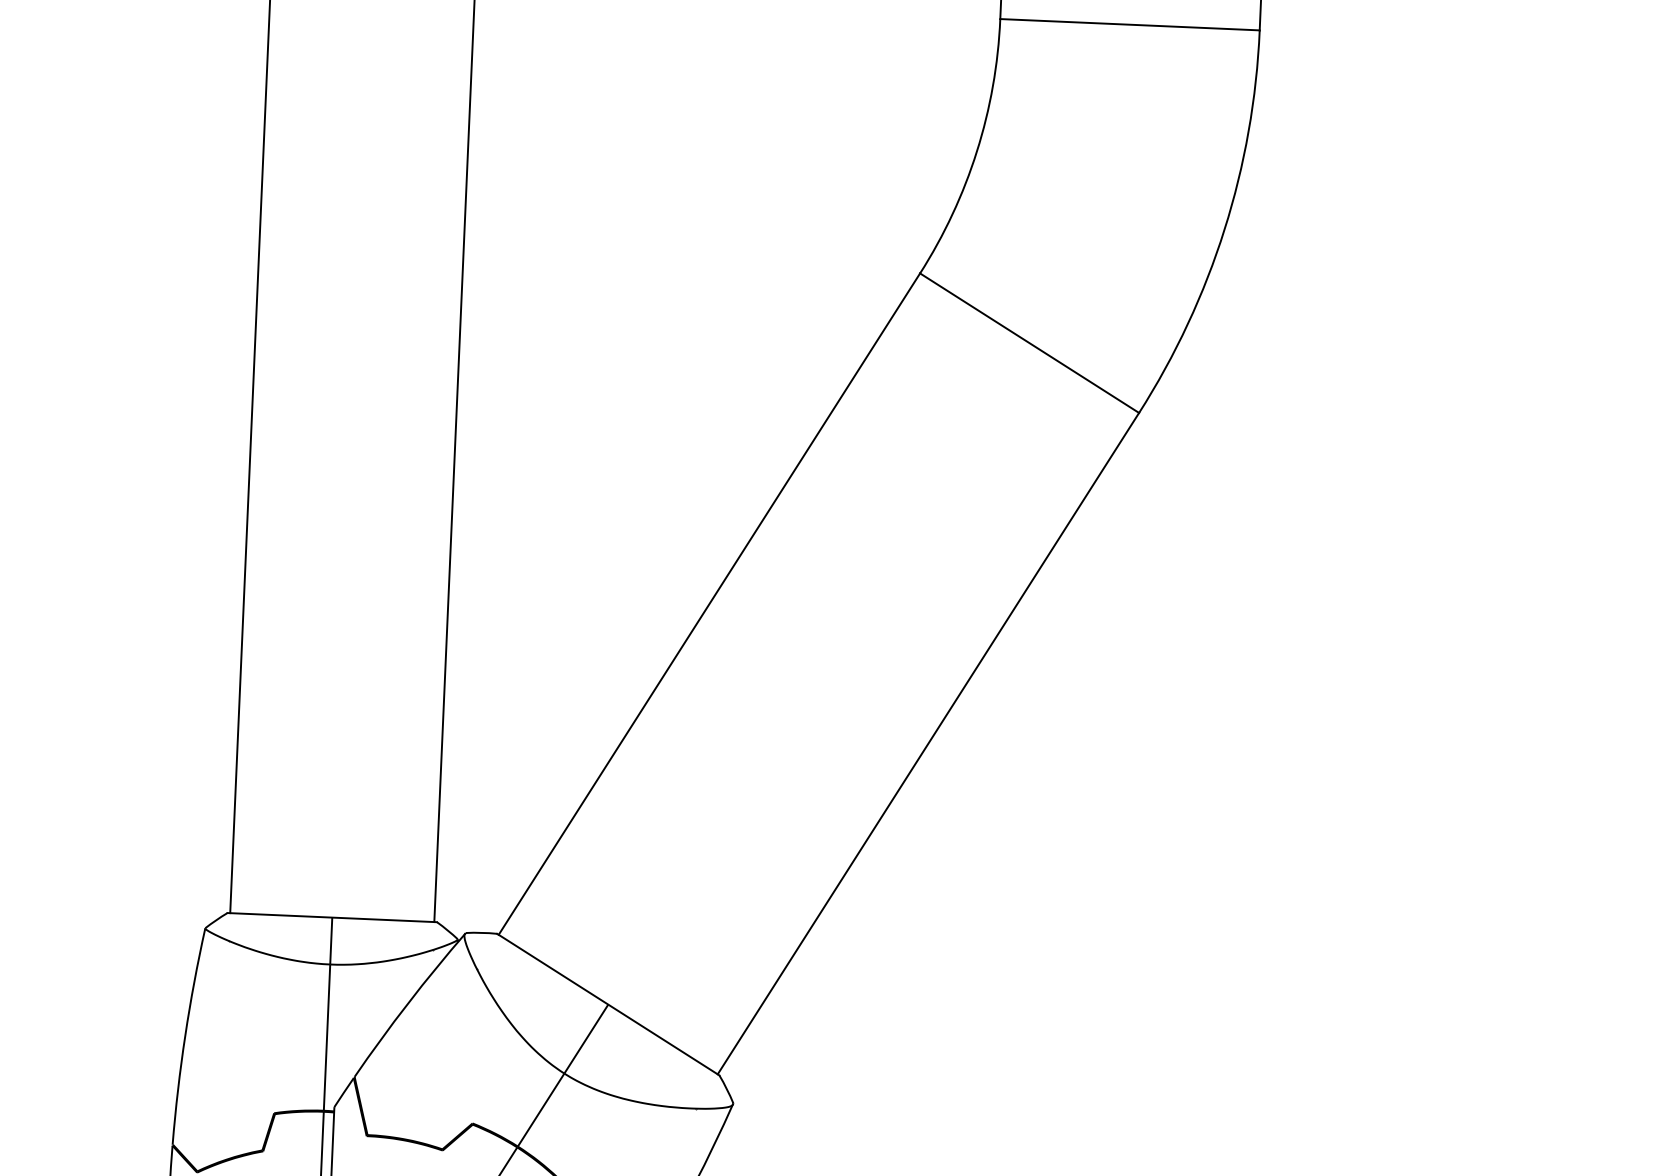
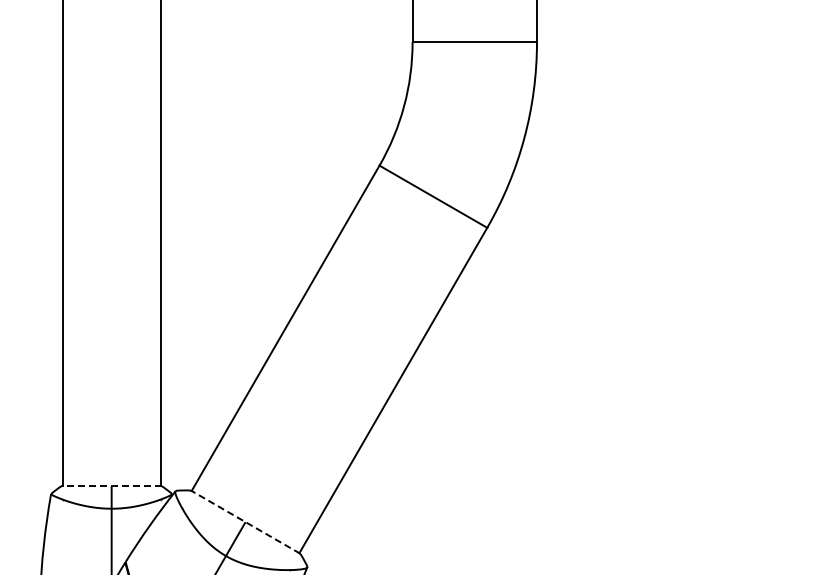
line: (331, 918) -> (111, 486), solid -> dashed
line: (608, 1003) -> (245, 521), solid -> dashed

